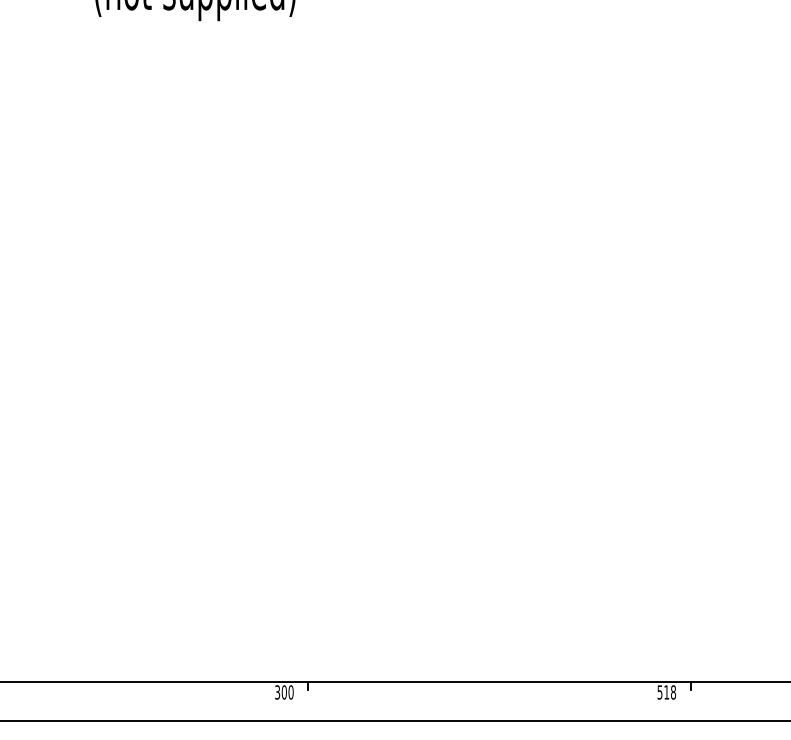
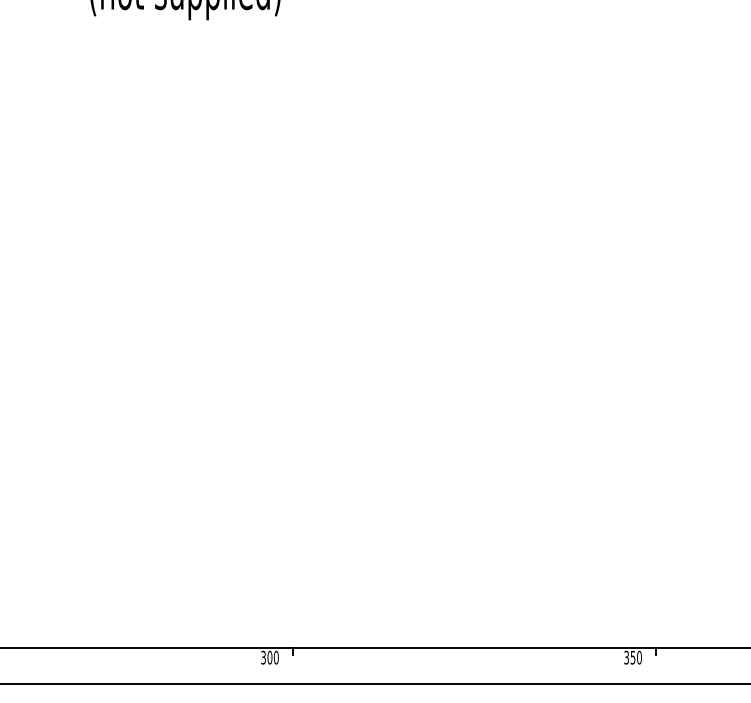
text: (666, 692) -> (632, 657), 518 -> 350

